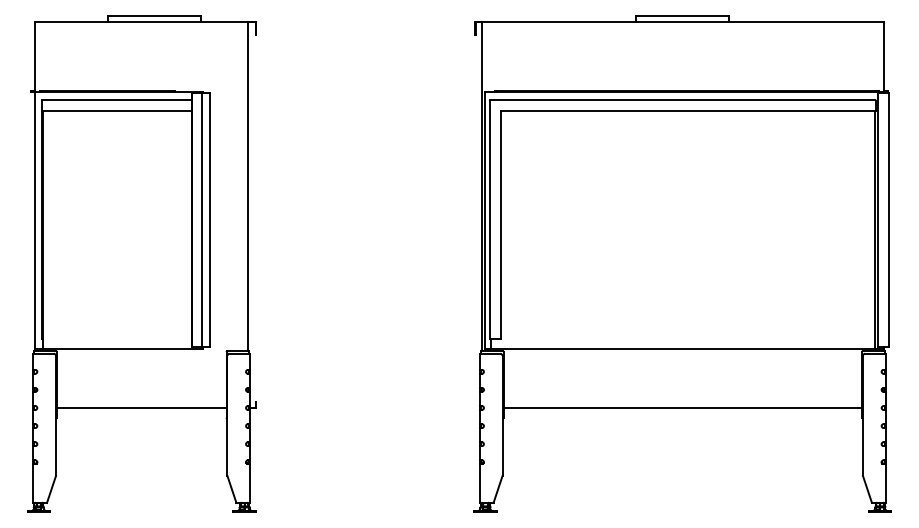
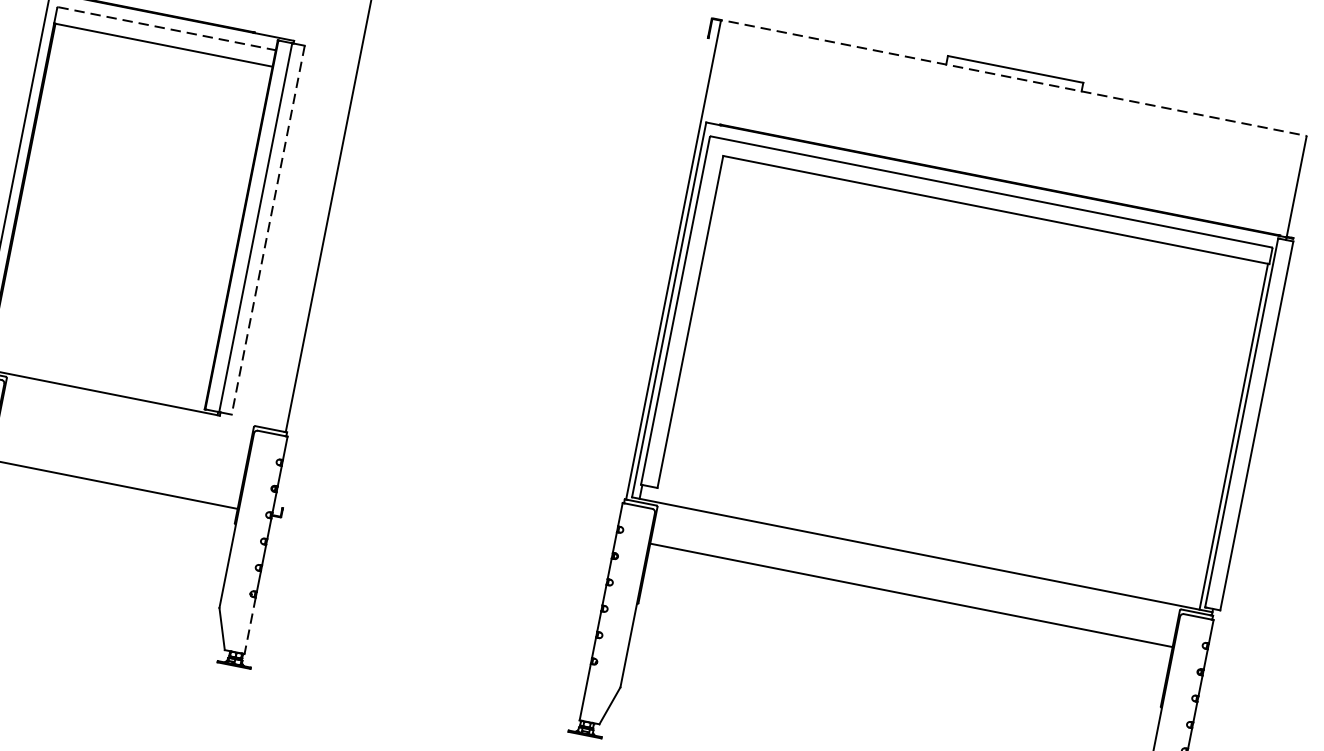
line: (679, 21) -> (1009, 76), solid -> dashed
line: (117, 100) -> (167, 29), solid -> dashed
line: (210, 219) -> (268, 229), solid -> dashed
line: (682, 408) -> (910, 596), moved
line: (250, 484) -> (250, 627), solid -> dashed

